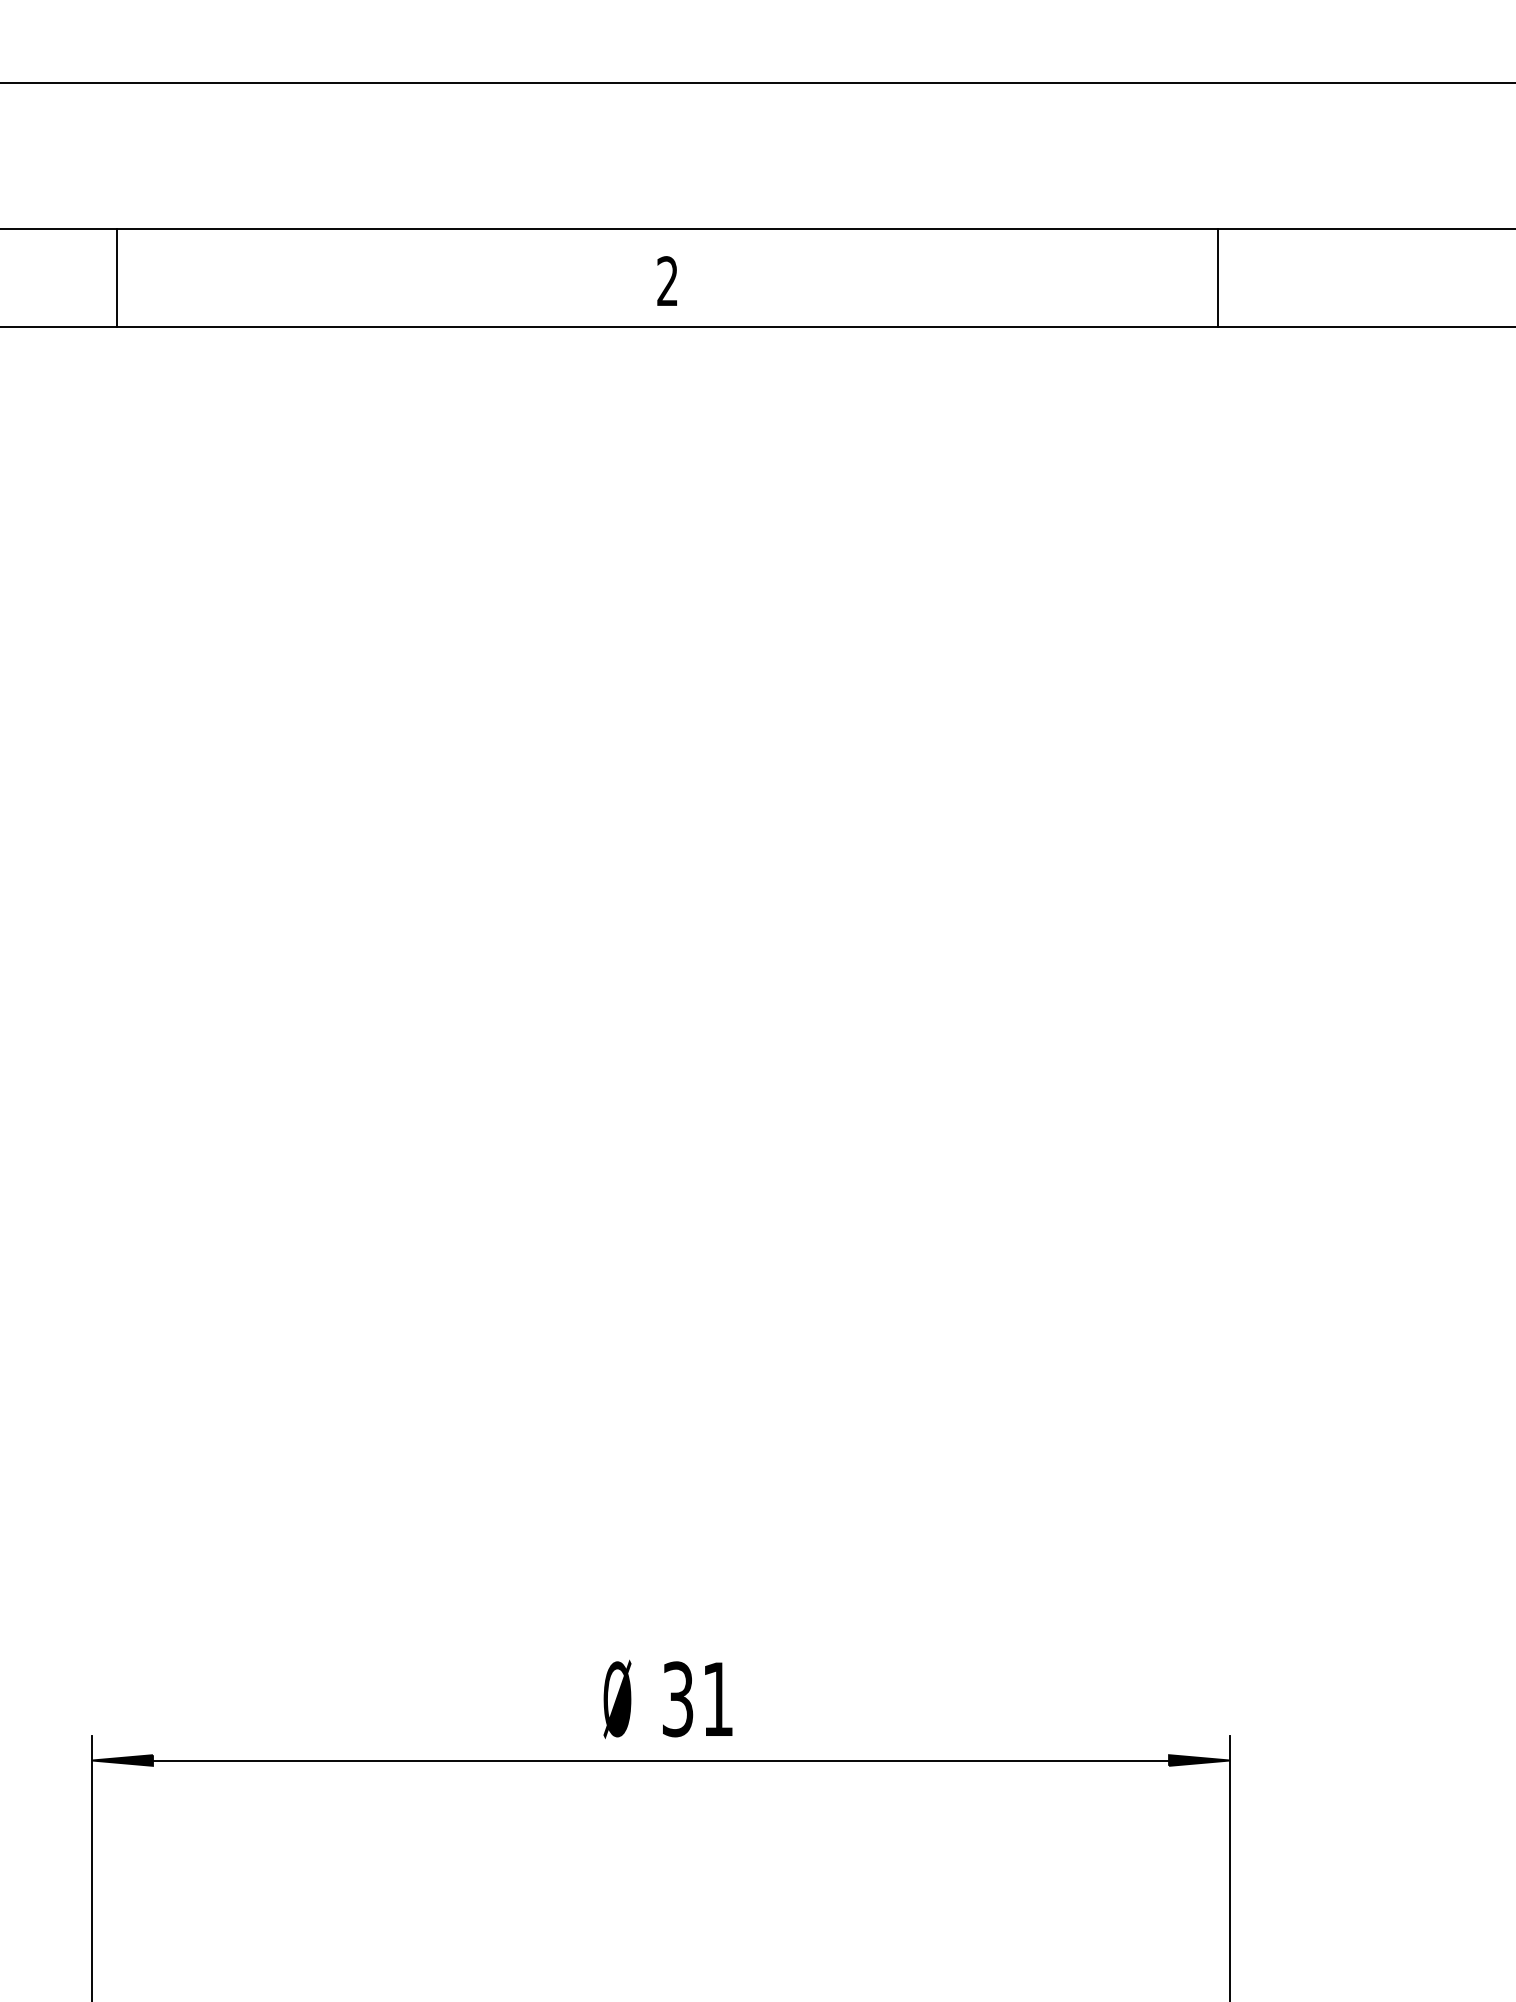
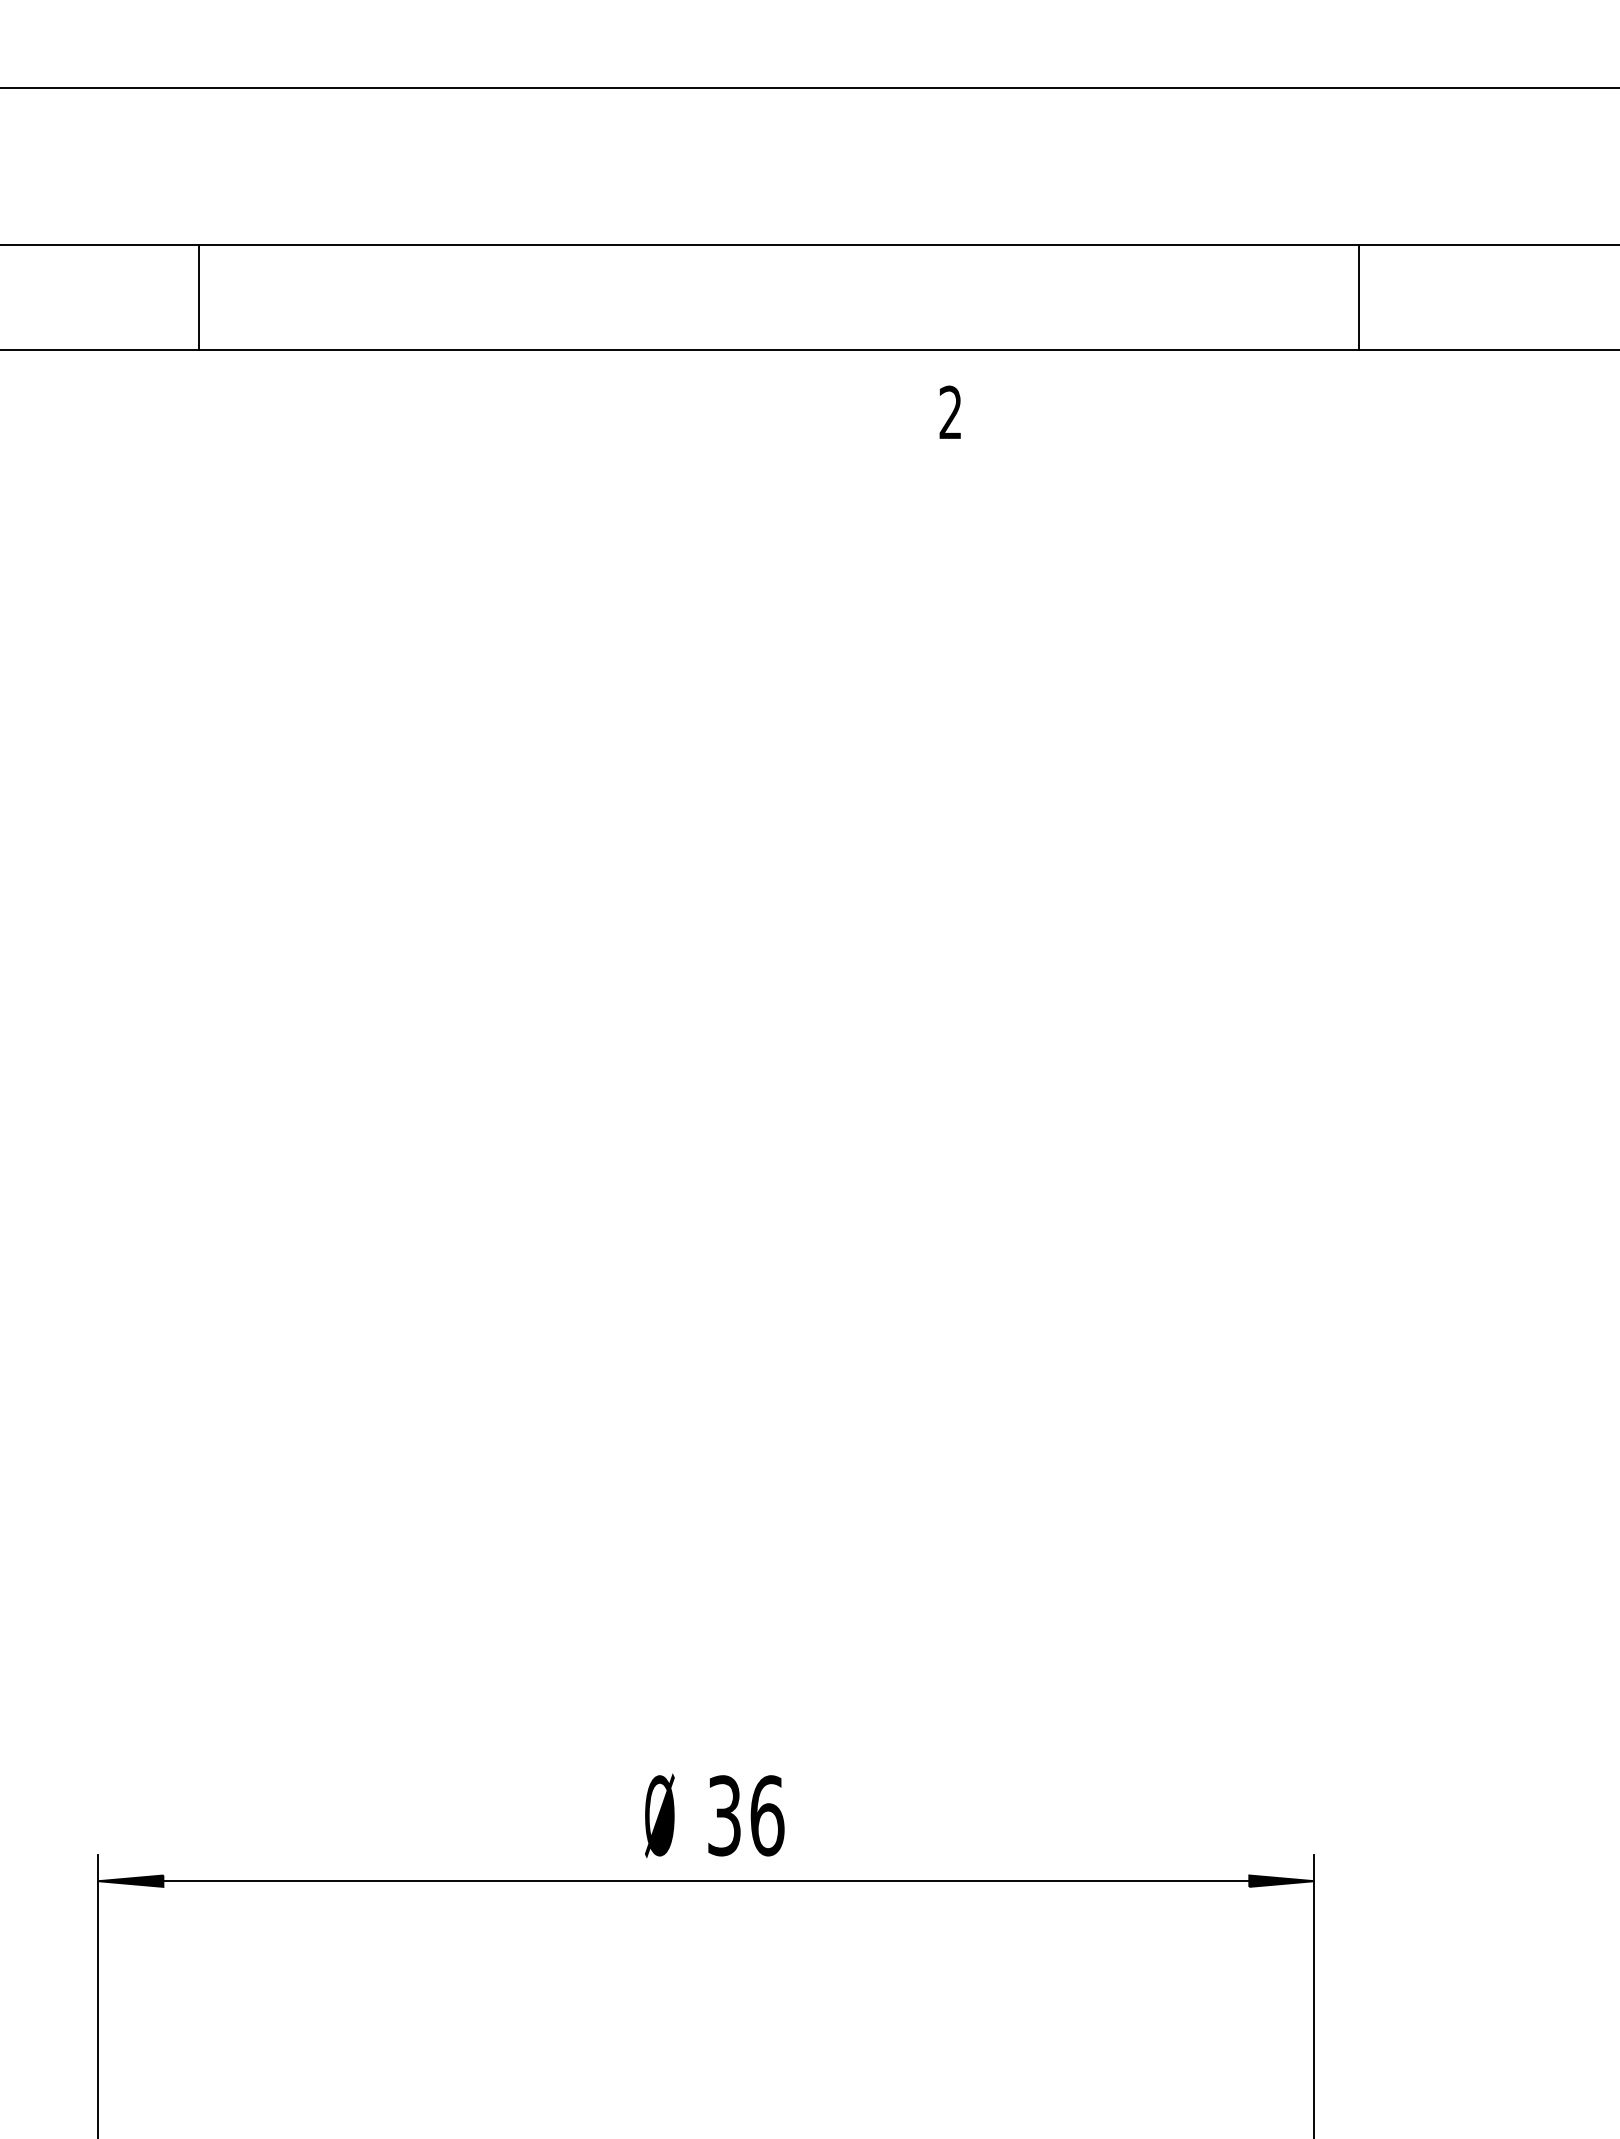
line: (117, 278) -> (199, 297), moved
line: (1218, 278) -> (1358, 297), moved
text: (666, 280) -> (949, 411), moved
text: (718, 1699) -> (767, 1815), 31 -> 36

